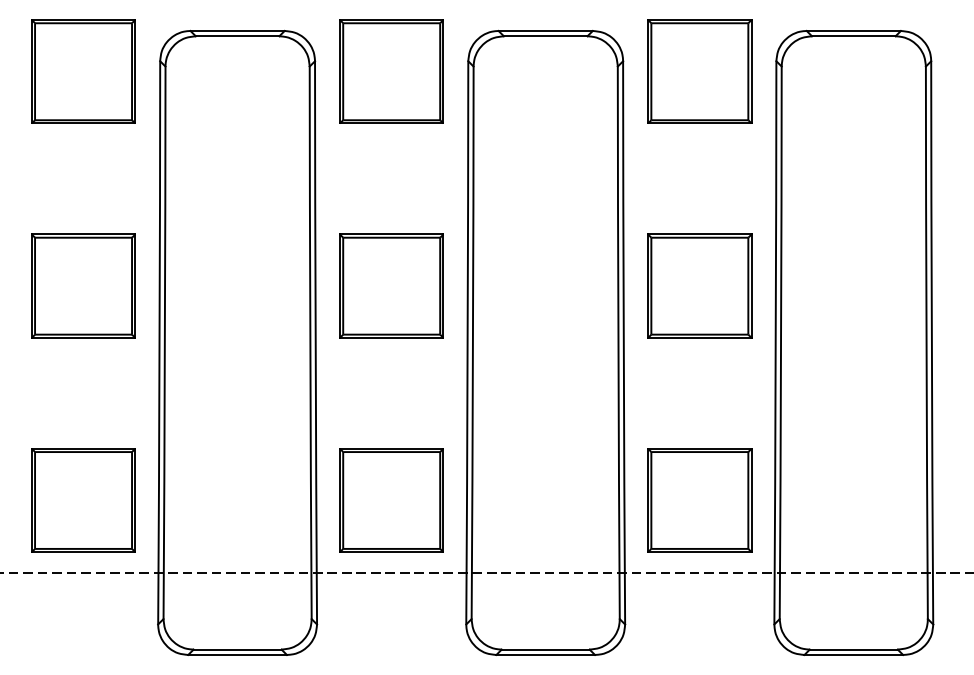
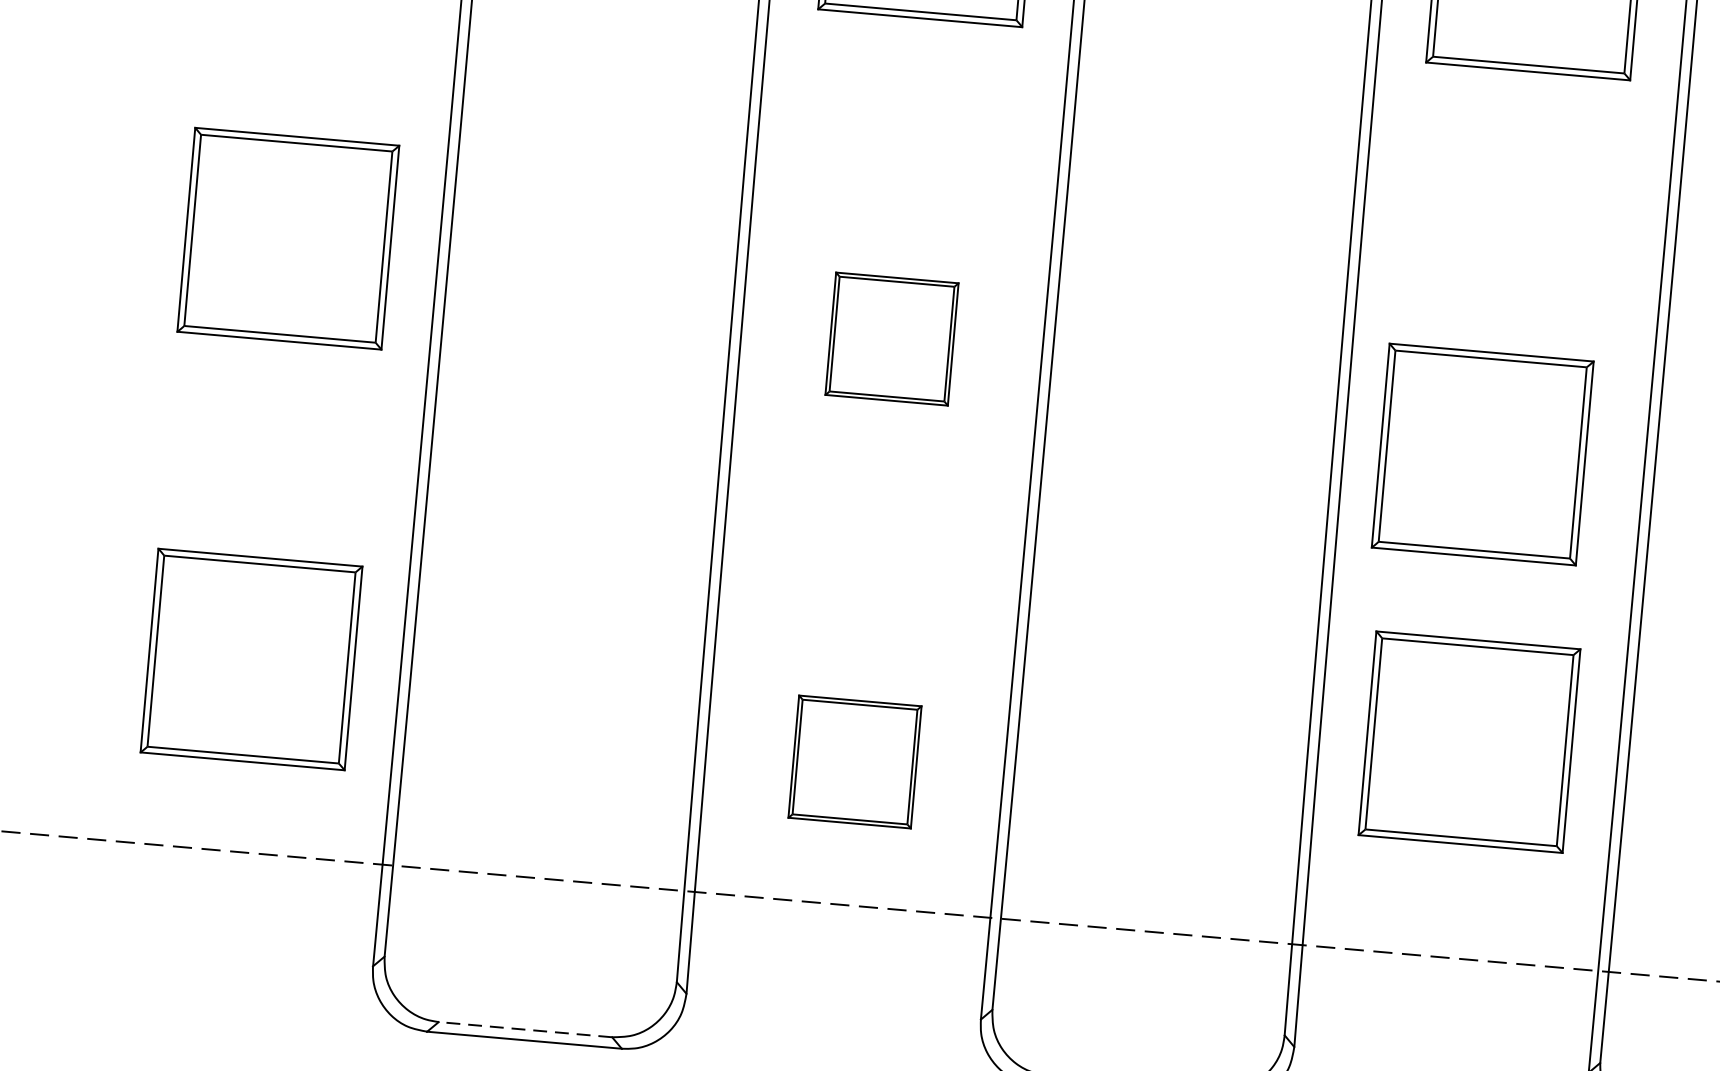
part: (83, 285) -> (288, 237), moved
part: (391, 285) -> (891, 337), size x0.6
part: (699, 285) -> (1482, 453), moved
part: (83, 500) -> (251, 659), moved
part: (391, 500) -> (854, 762), size x0.6
part: (699, 500) -> (1468, 742), moved
line: (237, 649) -> (525, 1029), solid -> dashed

